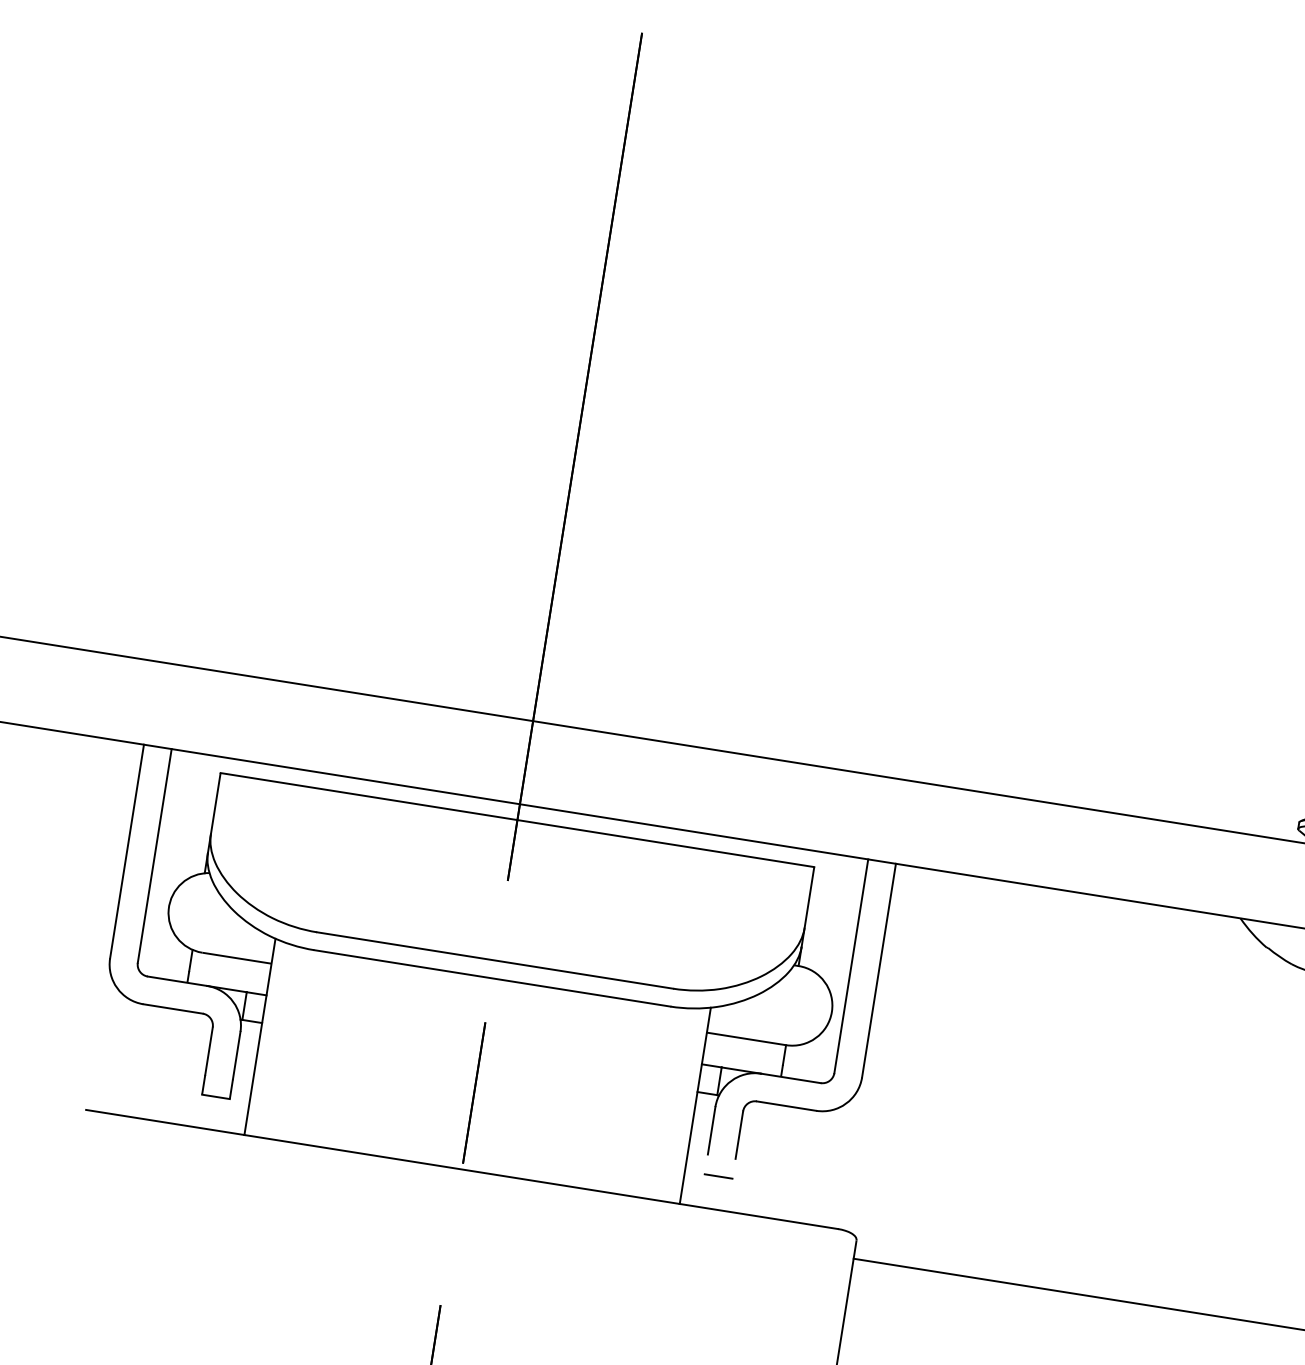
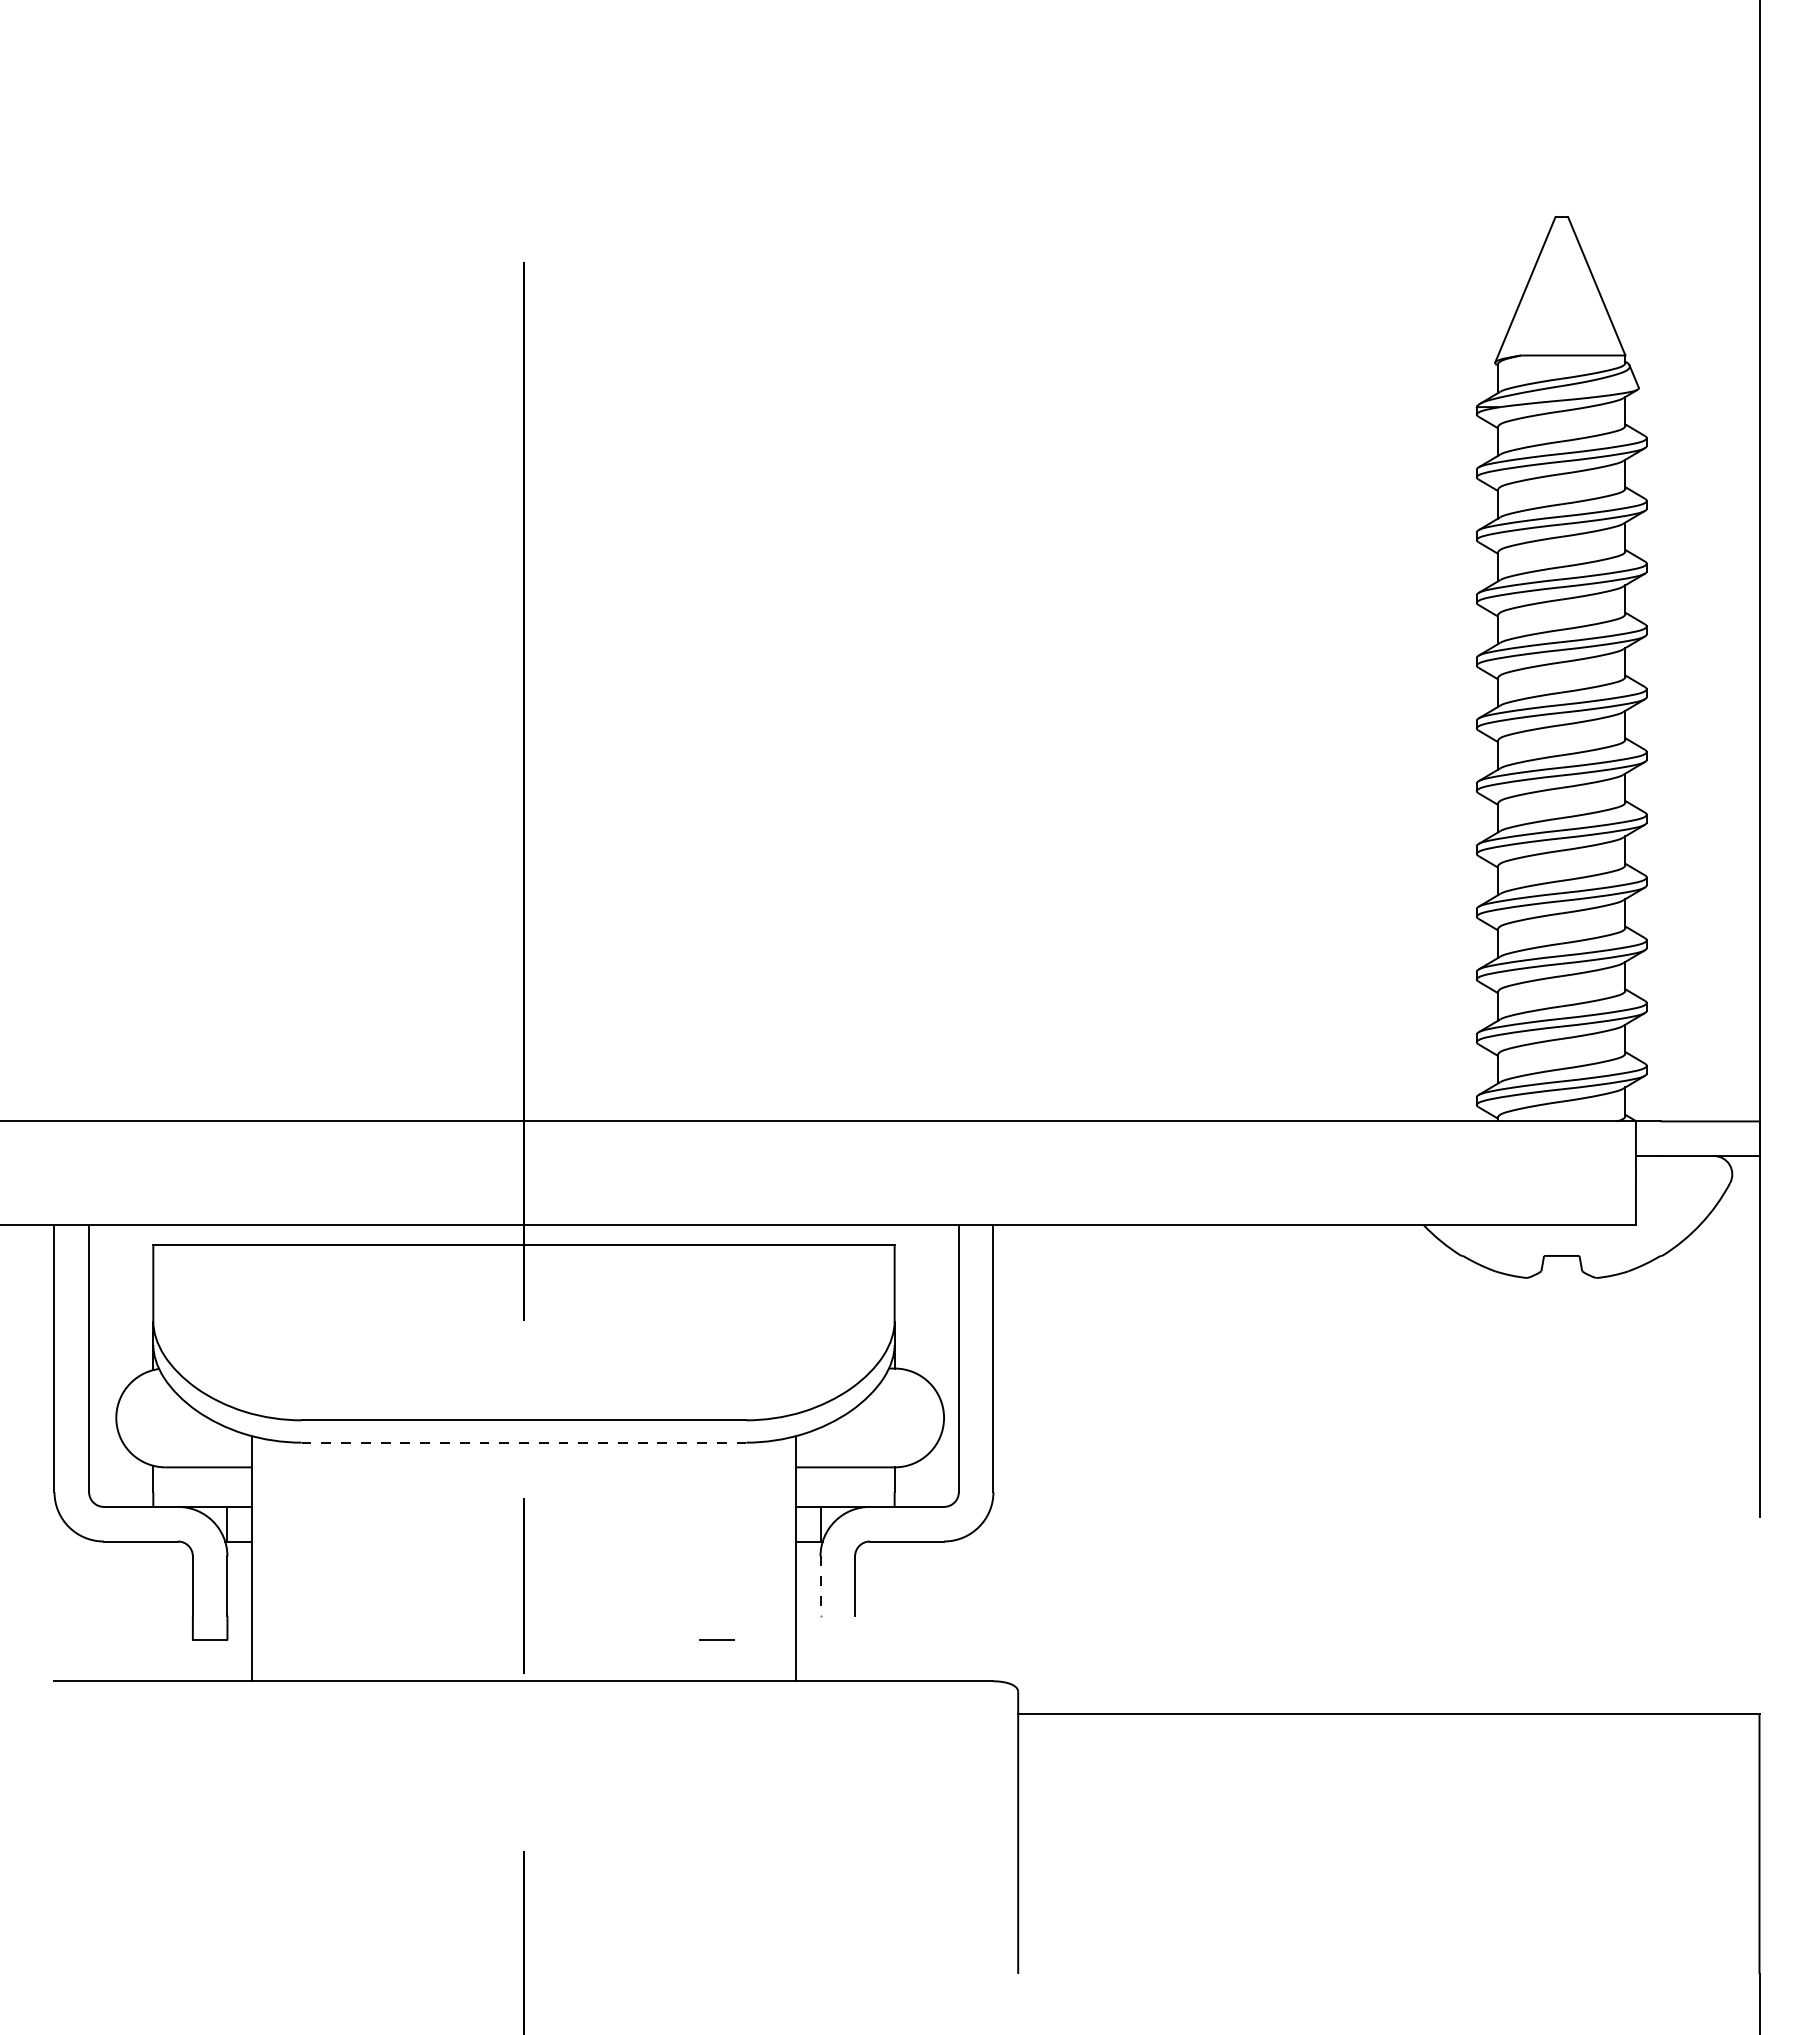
line: (492, 978) -> (523, 1442), solid -> dashed
line: (711, 1130) -> (820, 1585), solid -> dashed
line: (718, 1175) -> (716, 1639), moved

